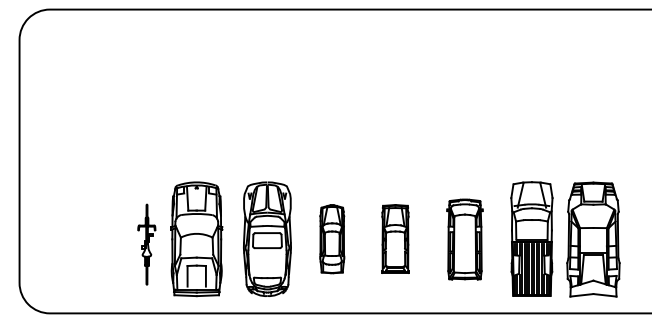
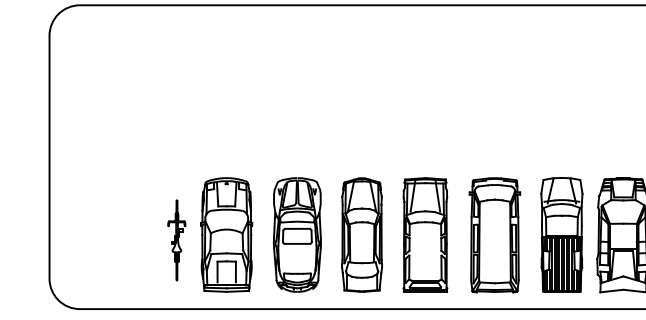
part: (332, 238) -> (362, 234), size x1.67
part: (395, 238) -> (425, 234), size x1.67
part: (464, 239) -> (494, 235), size x1.43

